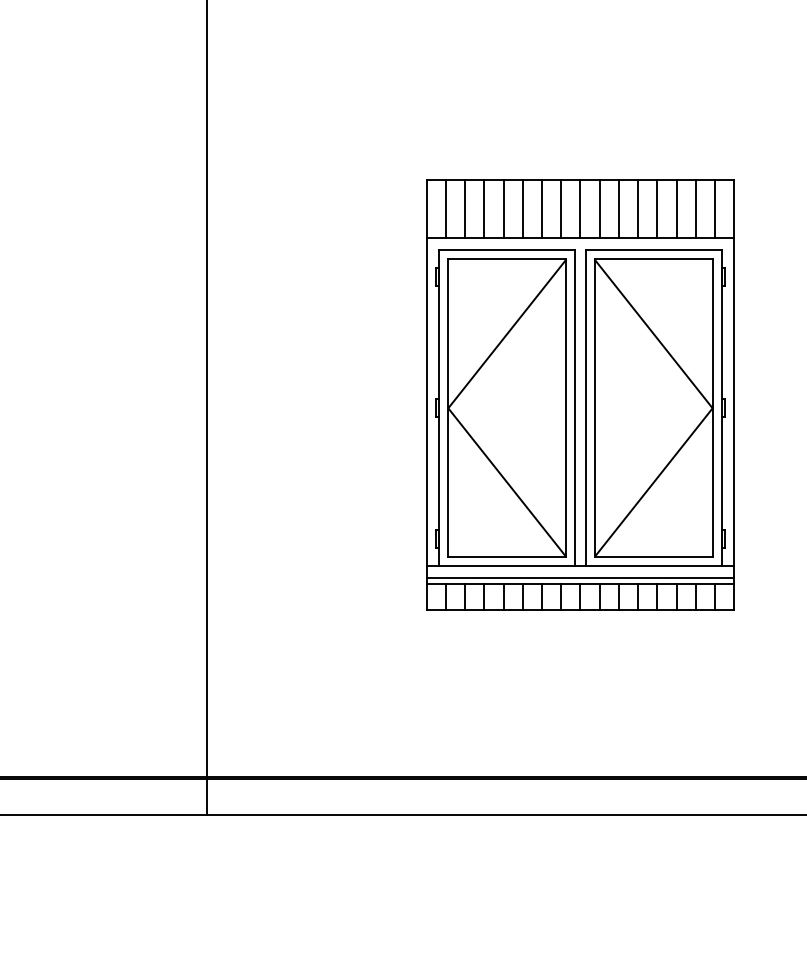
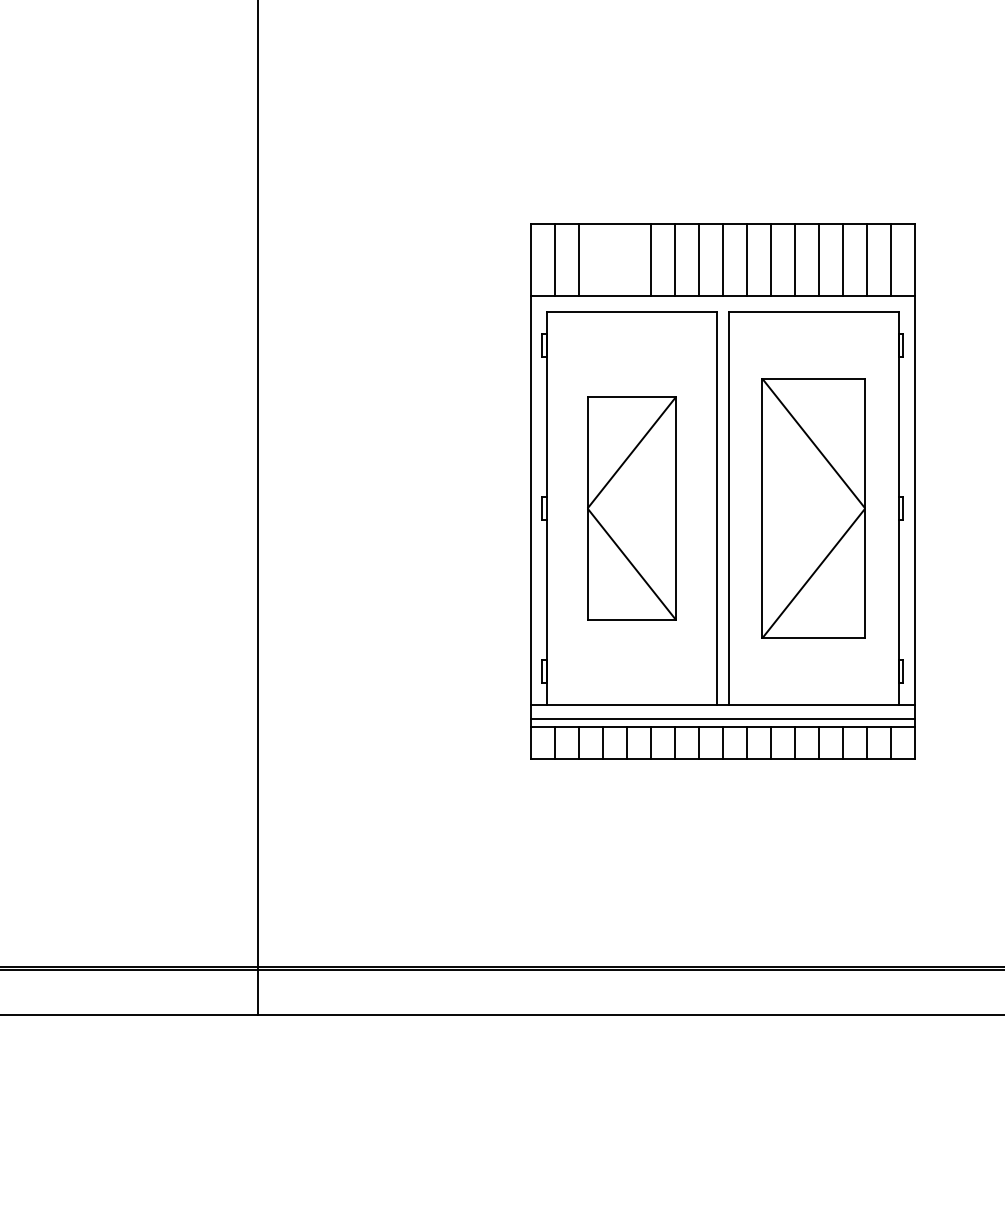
line: (484, 208) -> (603, 259), removed
line: (503, 208) -> (627, 259), removed
part: (507, 408) -> (631, 508), size x0.6
part: (653, 408) -> (813, 508), size x0.7

